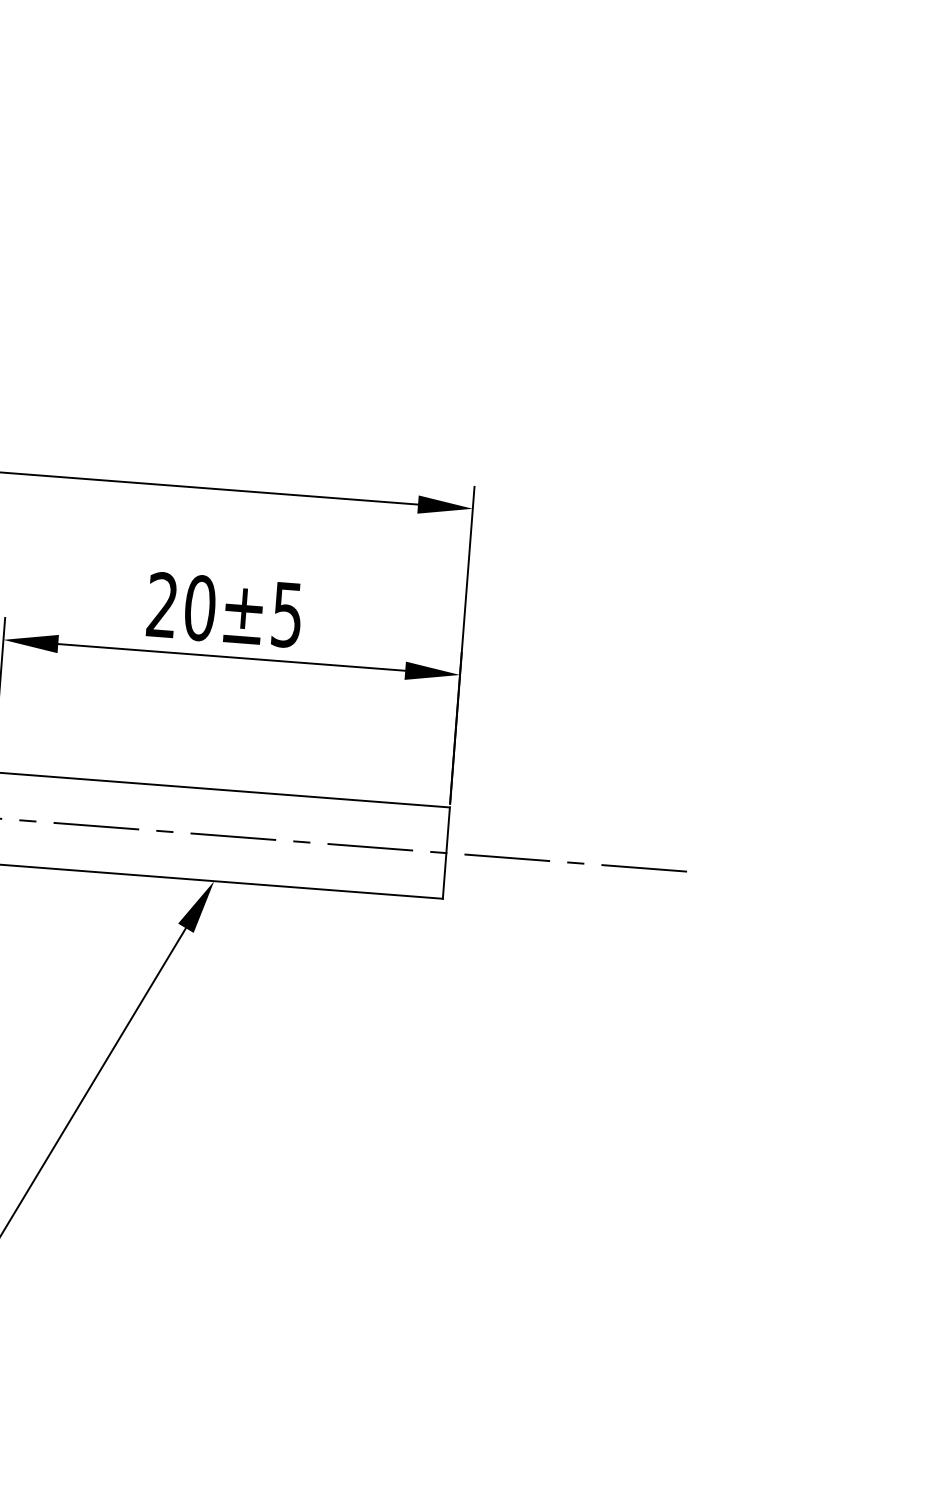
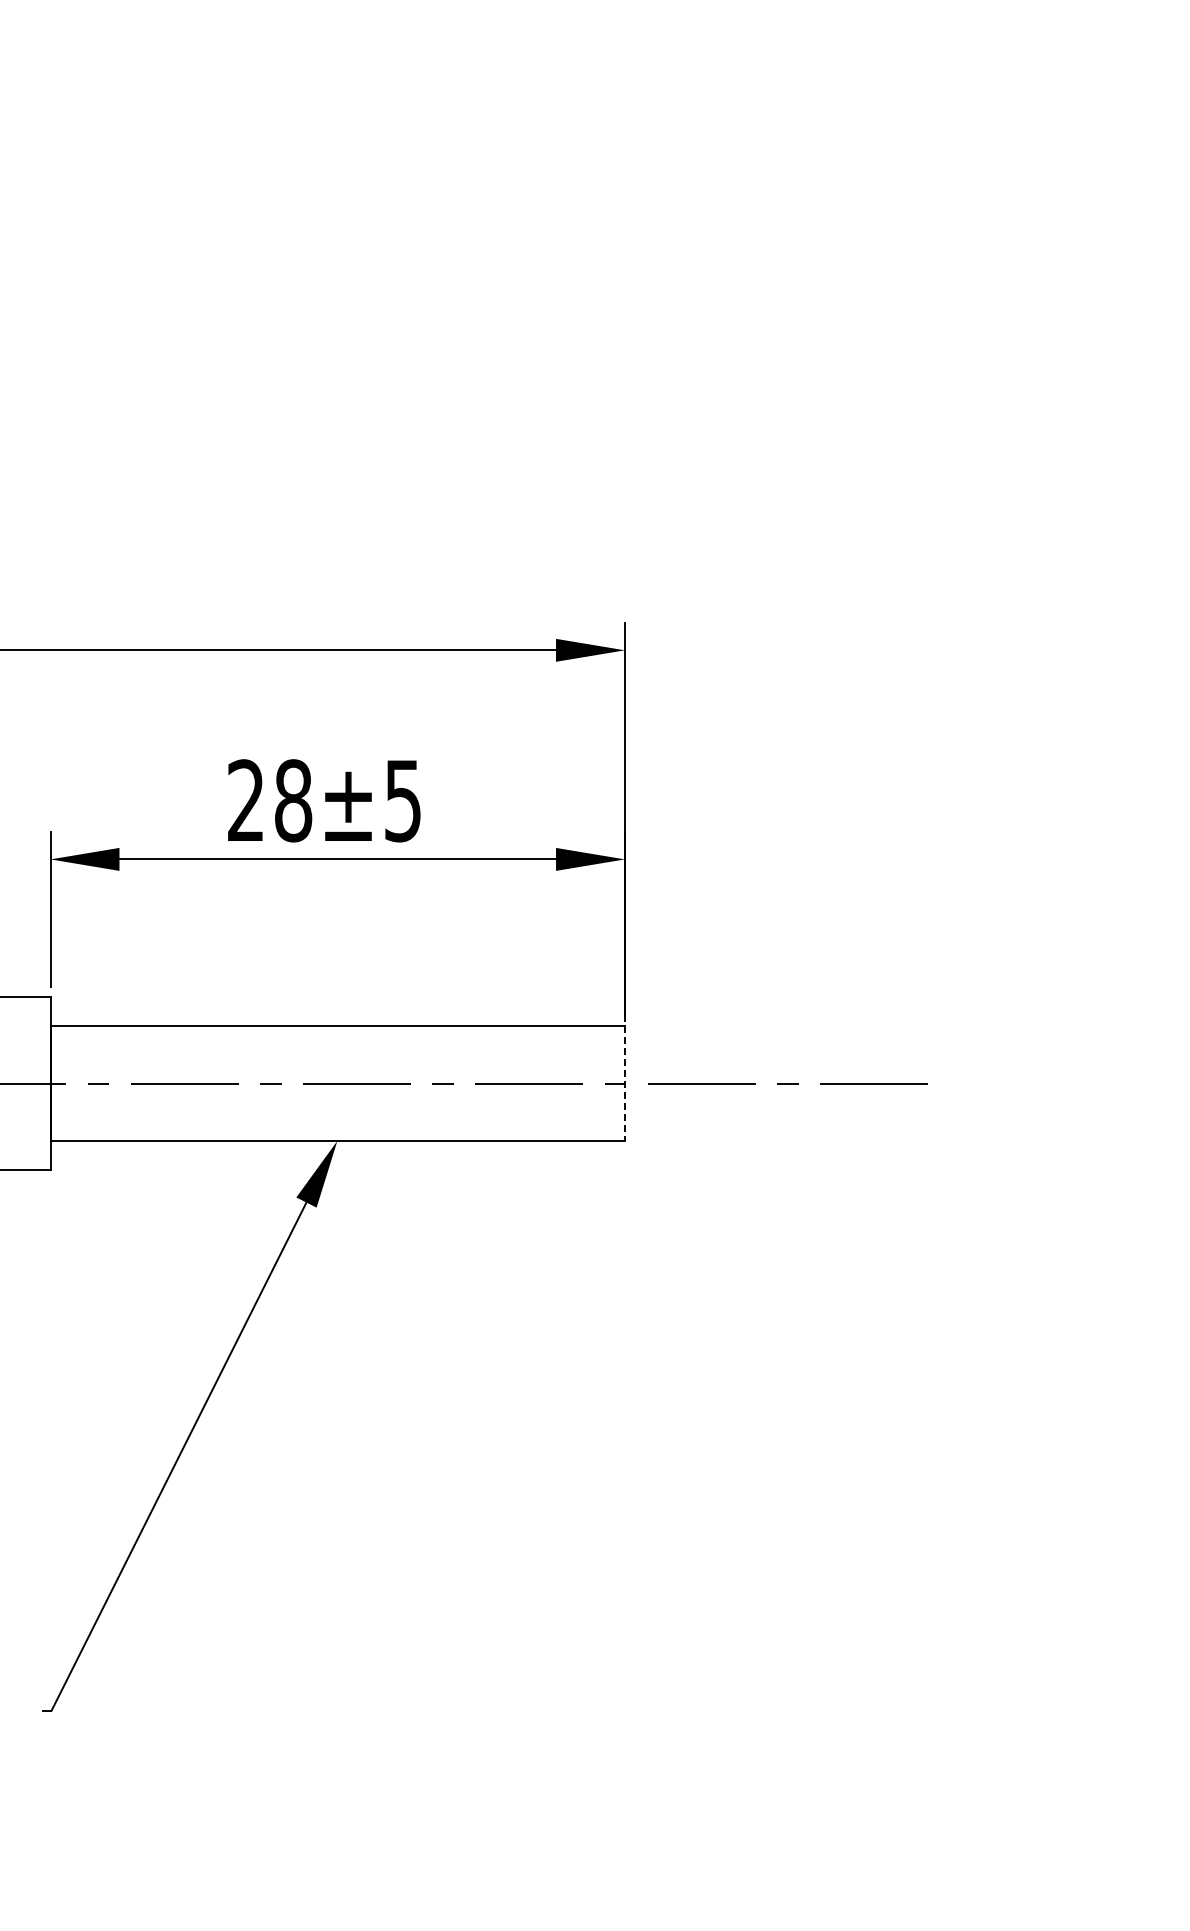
text: (200, 607) -> (293, 800), 20±5 -> 28±5
line: (446, 853) -> (625, 1084), solid -> dashed

